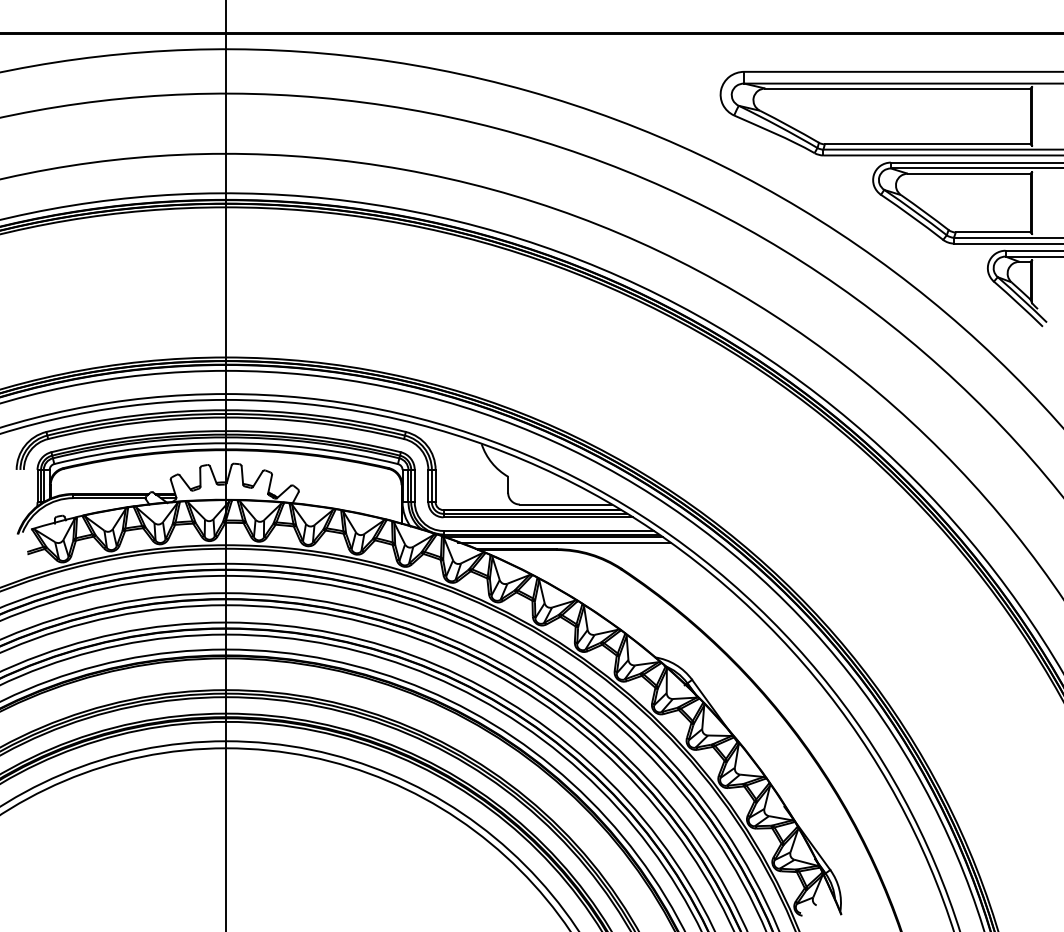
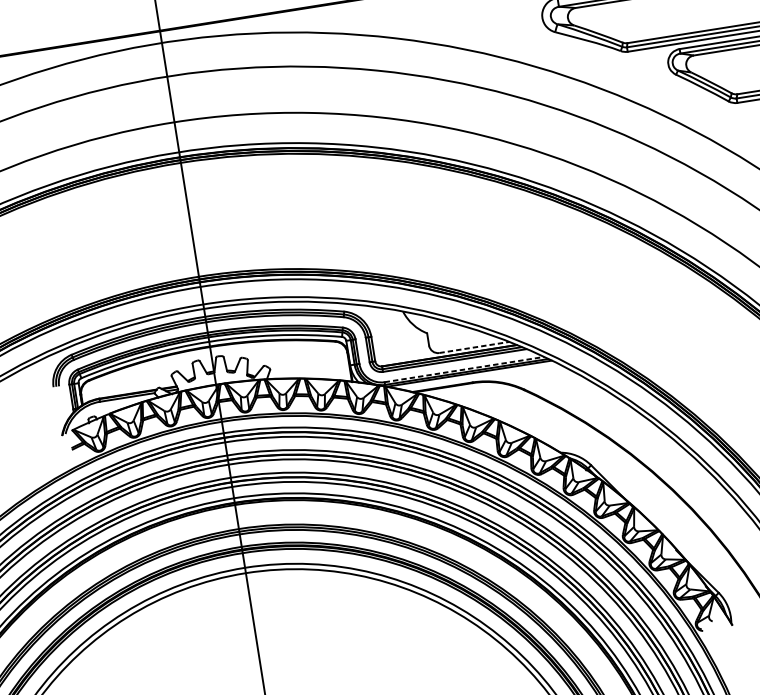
line: (565, 504) -> (474, 347), solid -> dashed
line: (549, 530) -> (464, 369), solid -> dashed
line: (564, 543) -> (477, 377), removed

